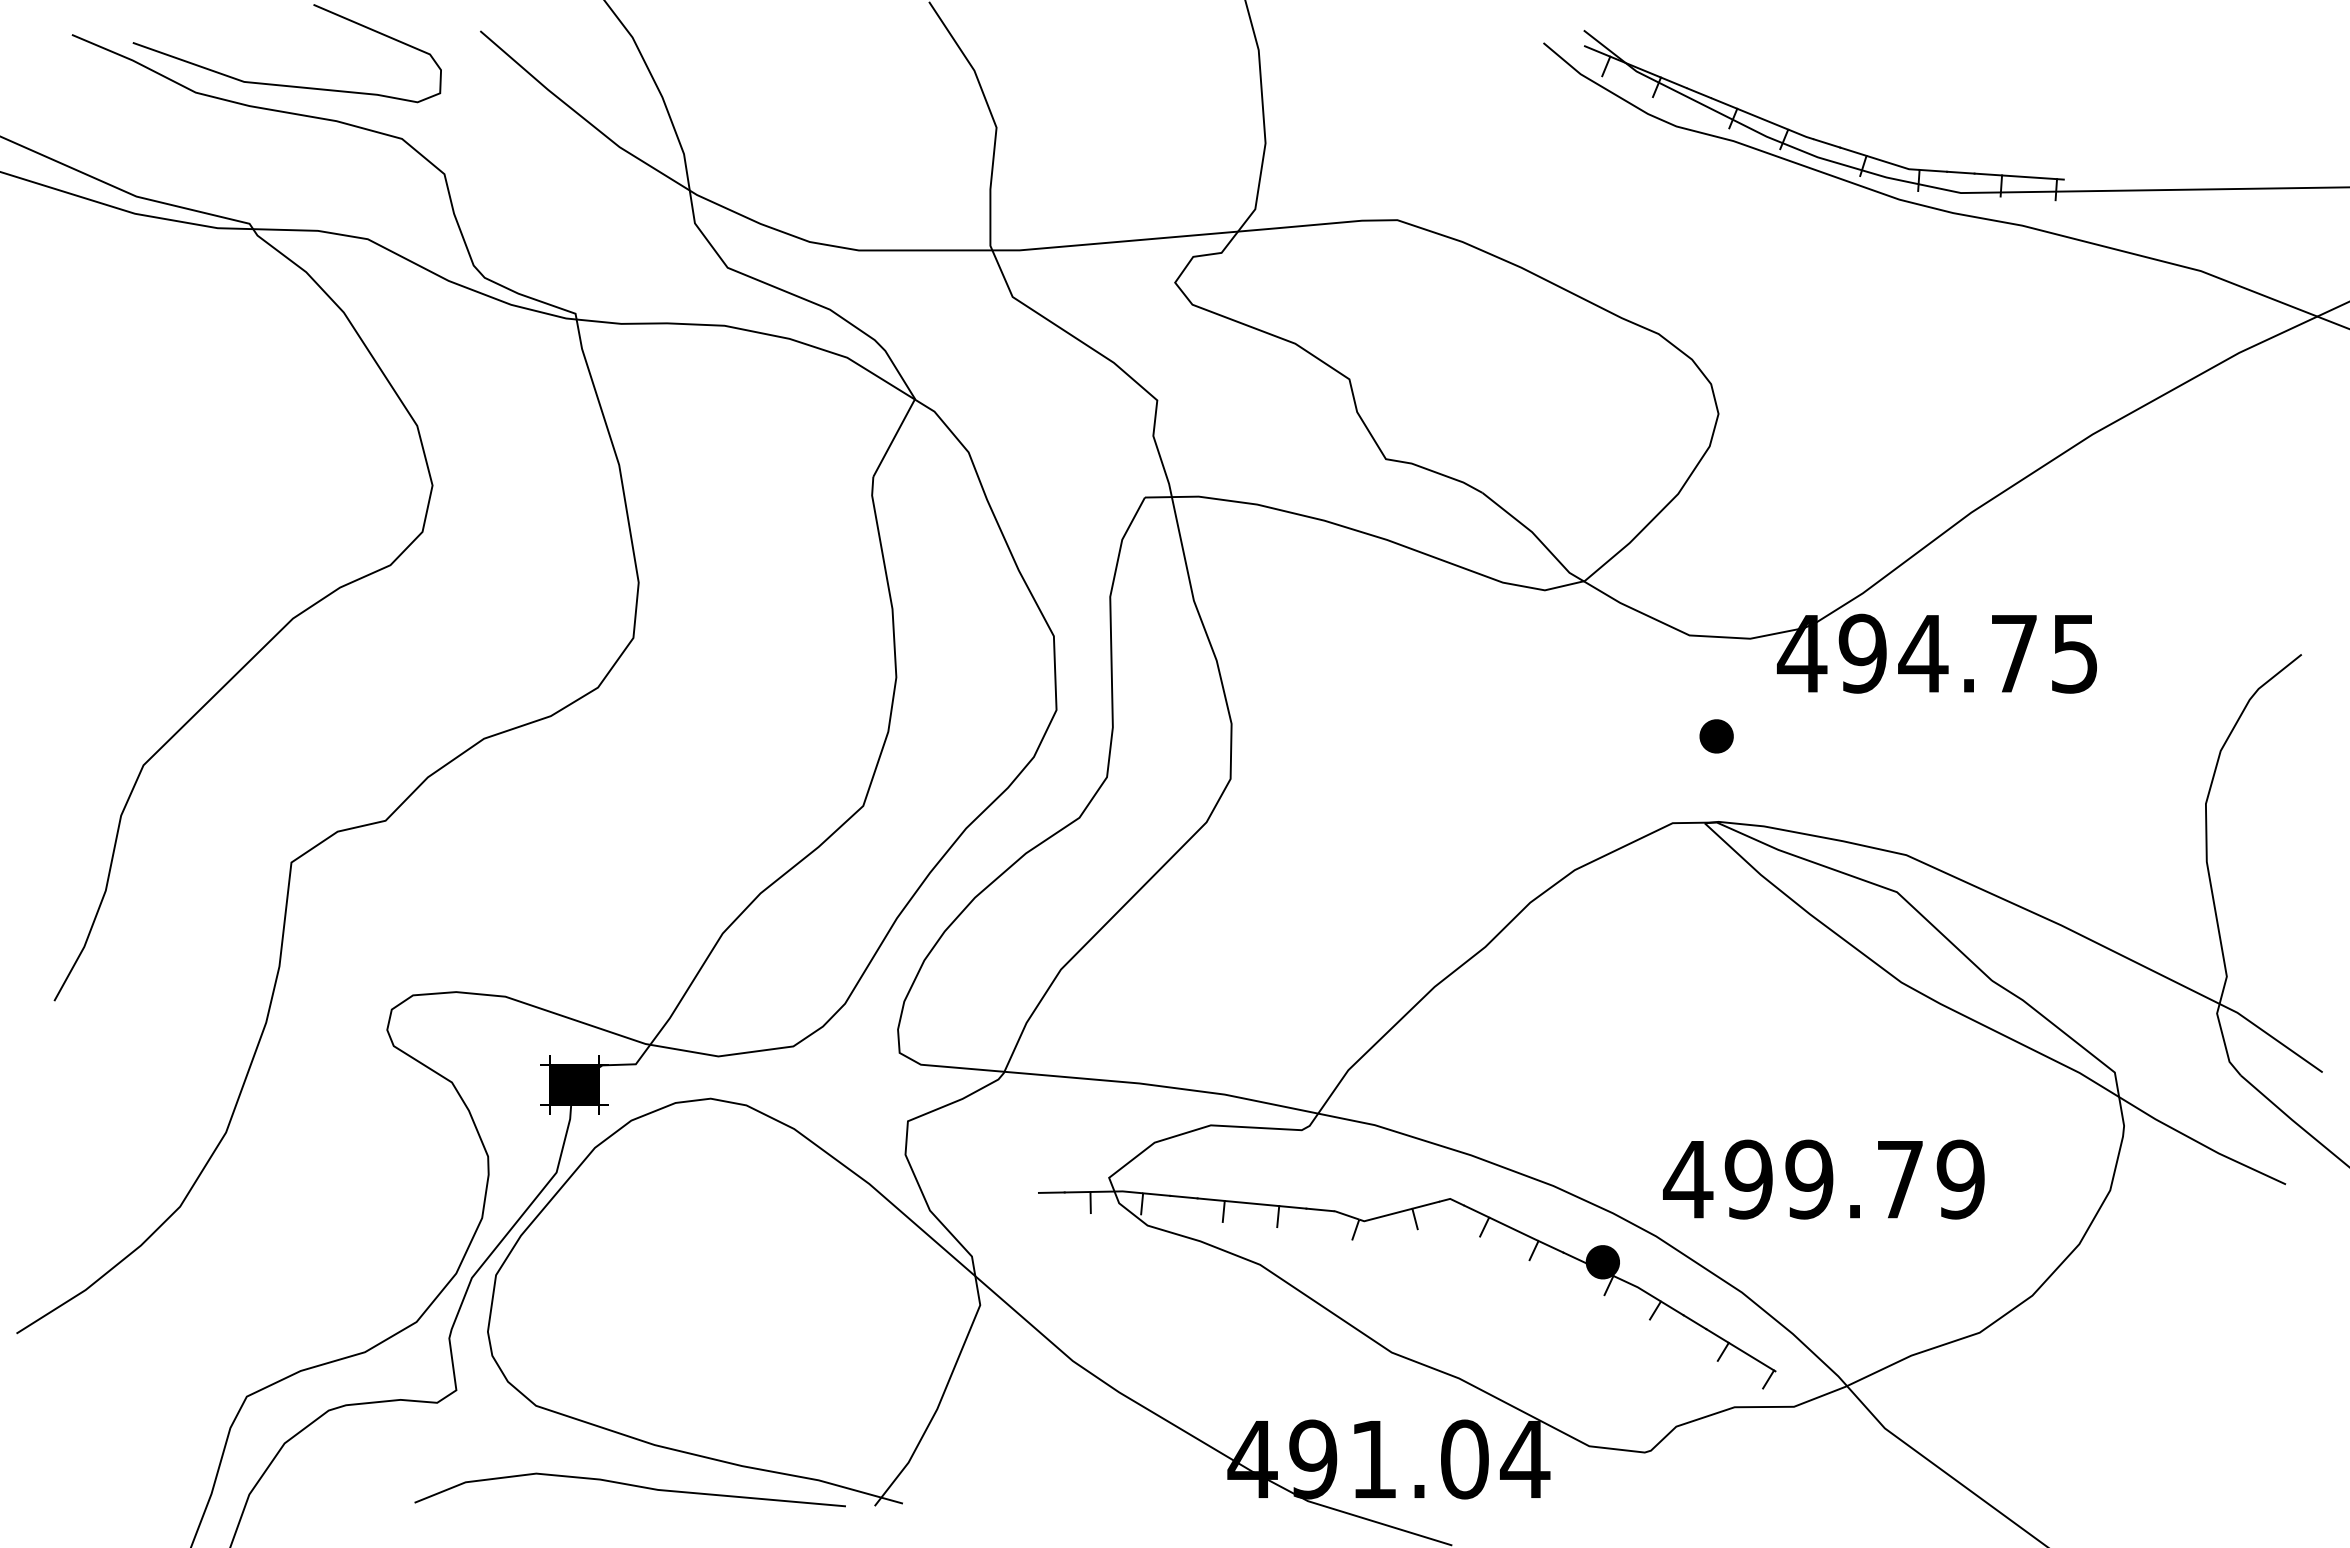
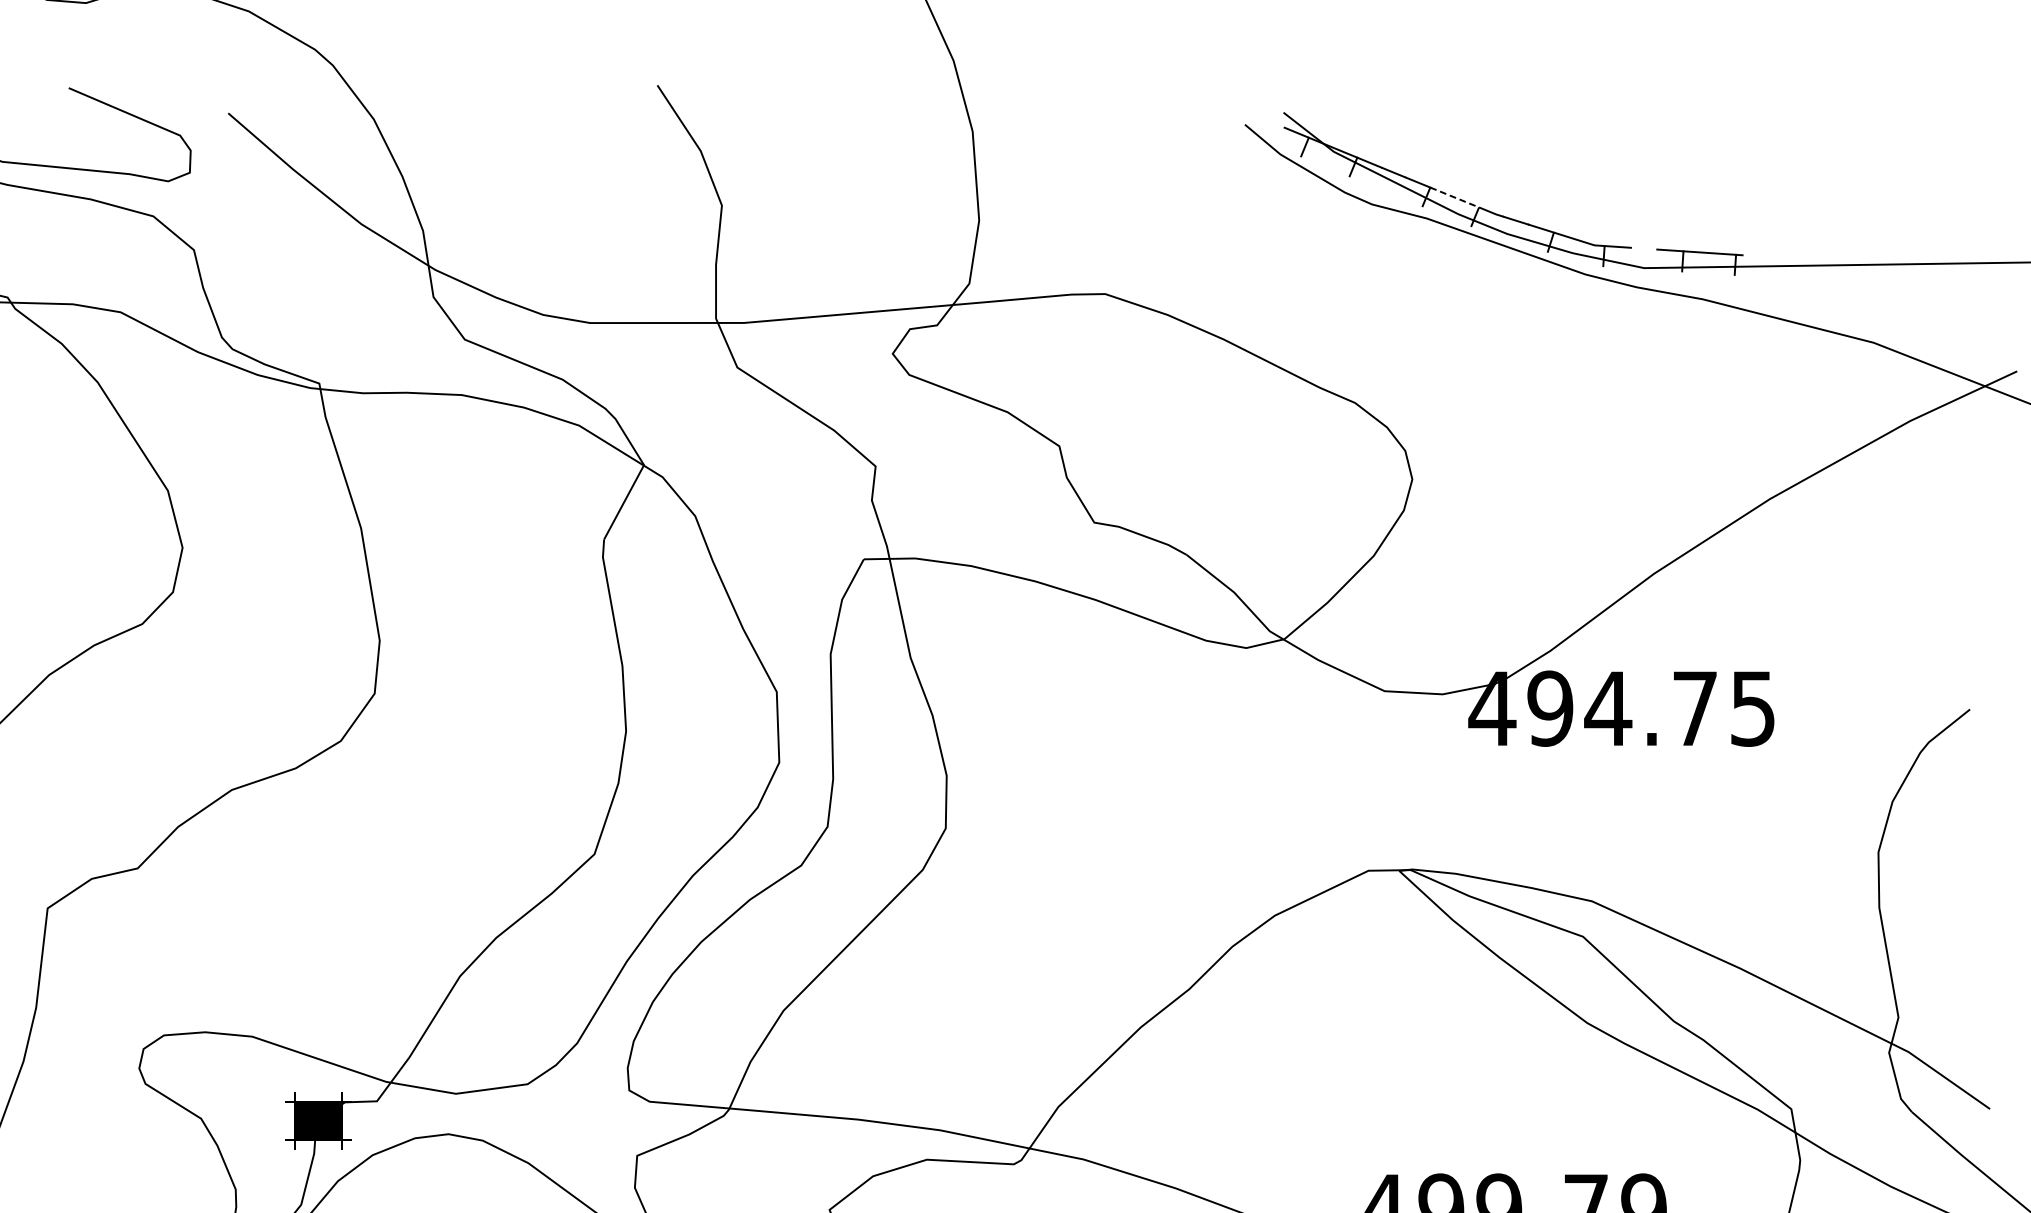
line: (1762, 119) -> (1454, 197), solid -> dashed
line: (1960, 172) -> (1643, 248), removed
part: (1716, 736) -> (1410, 787), removed

